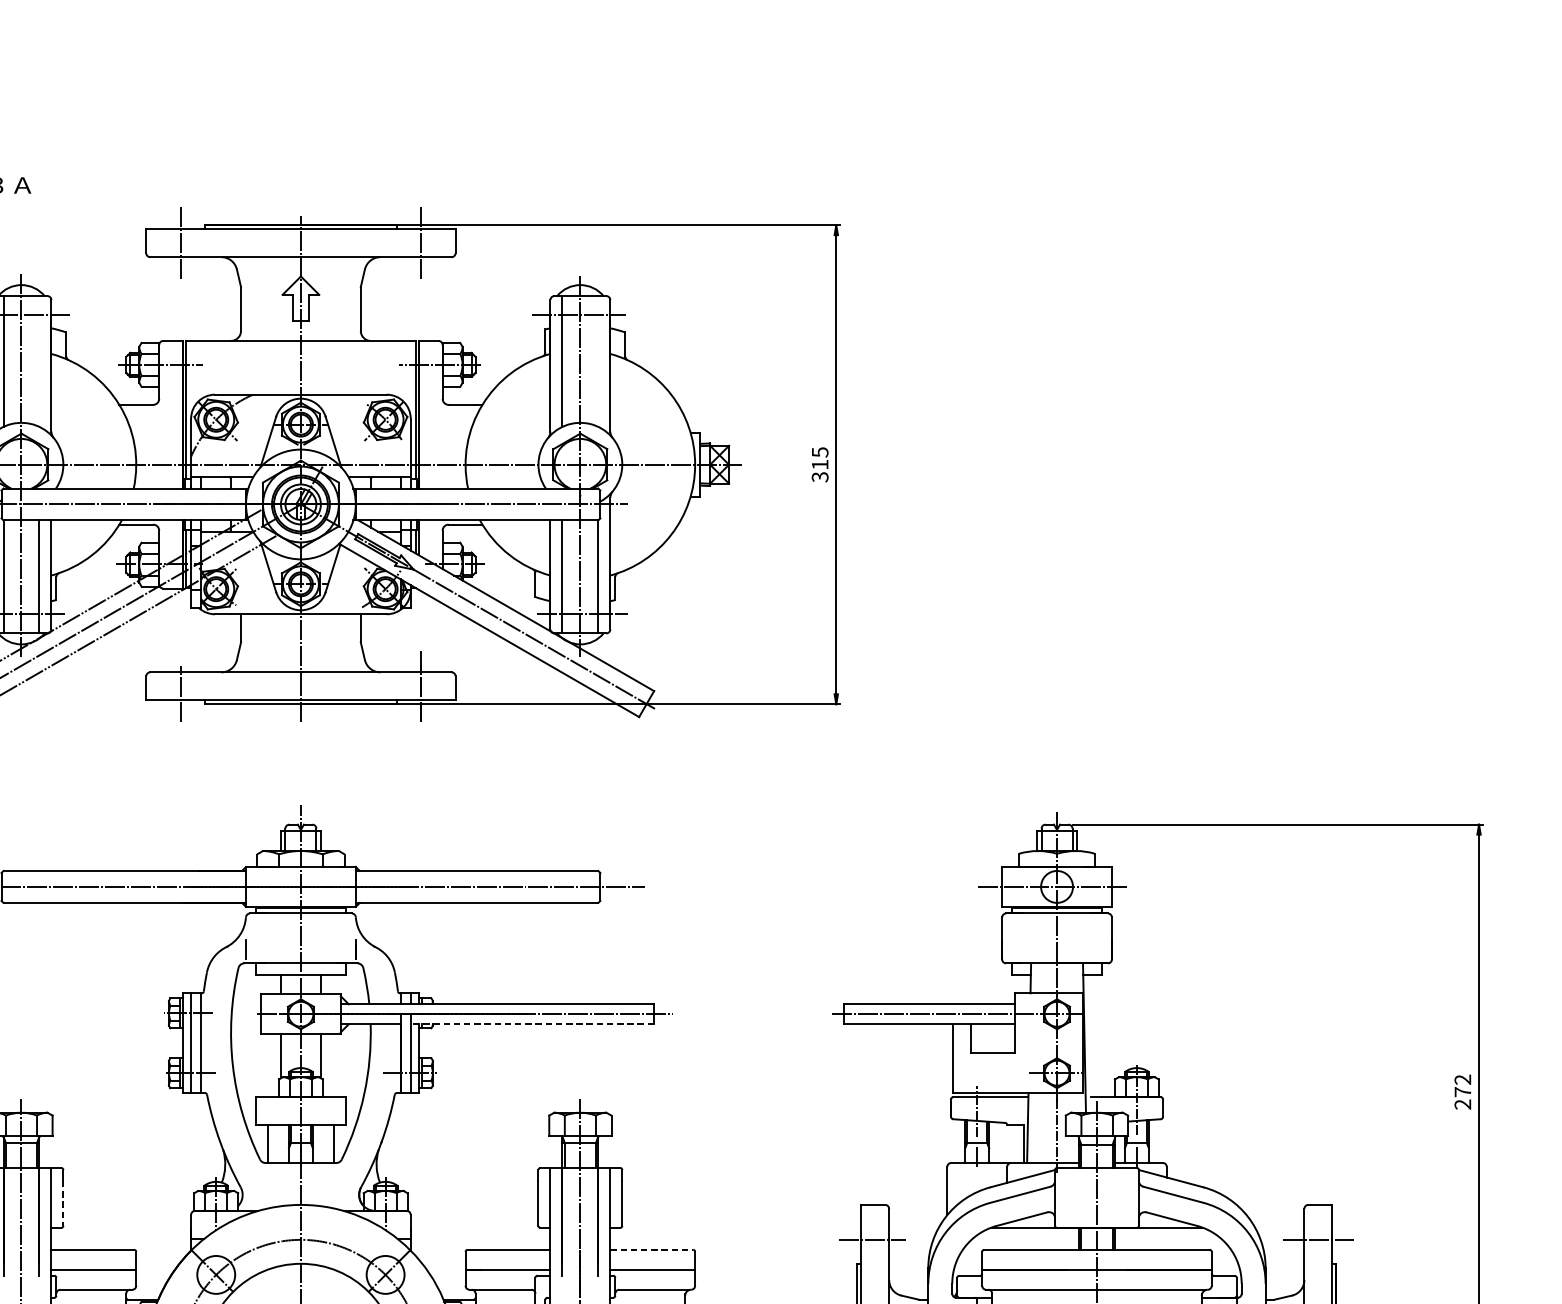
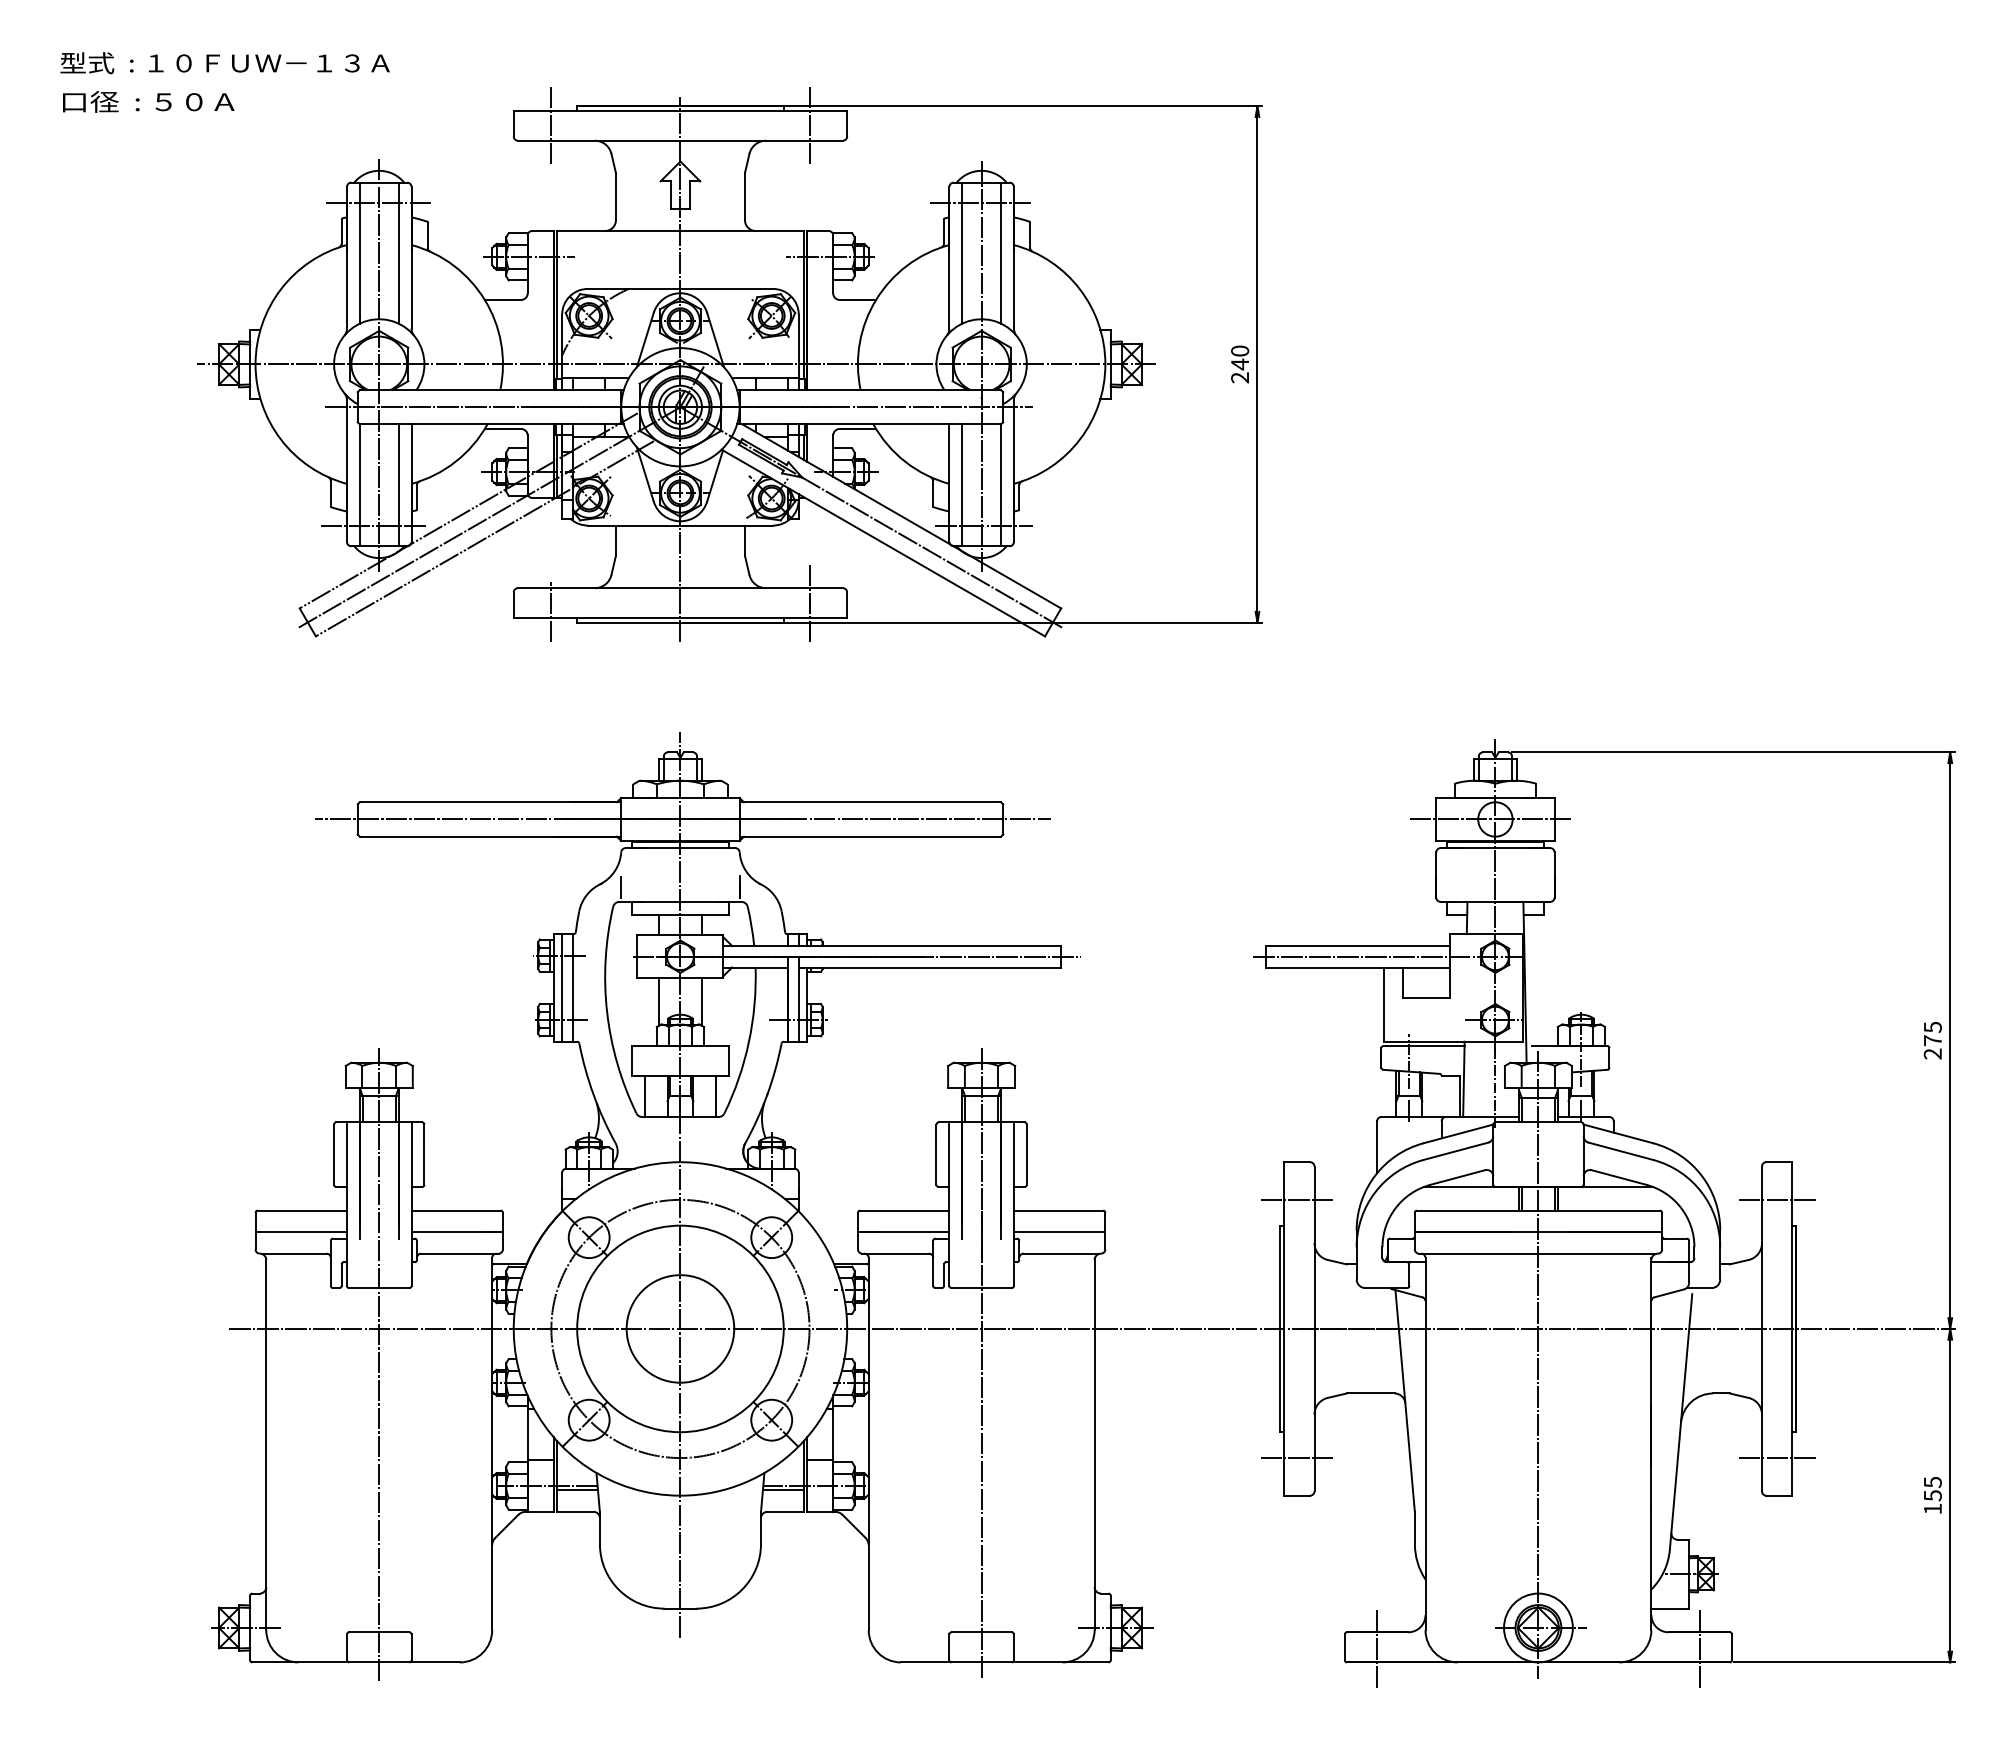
line: (39, 360) -> (398, 252), added
line: (598, 360) -> (1001, 252), added
text: (820, 464) -> (1240, 364), 315 -> 240
line: (531, 1024) -> (929, 967), dashed -> solid
text: (1462, 1079) -> (1932, 1027), 272 -> 275
line: (63, 1204) -> (424, 1161), dashed -> solid
line: (651, 1249) -> (1058, 1210), dashed -> solid

